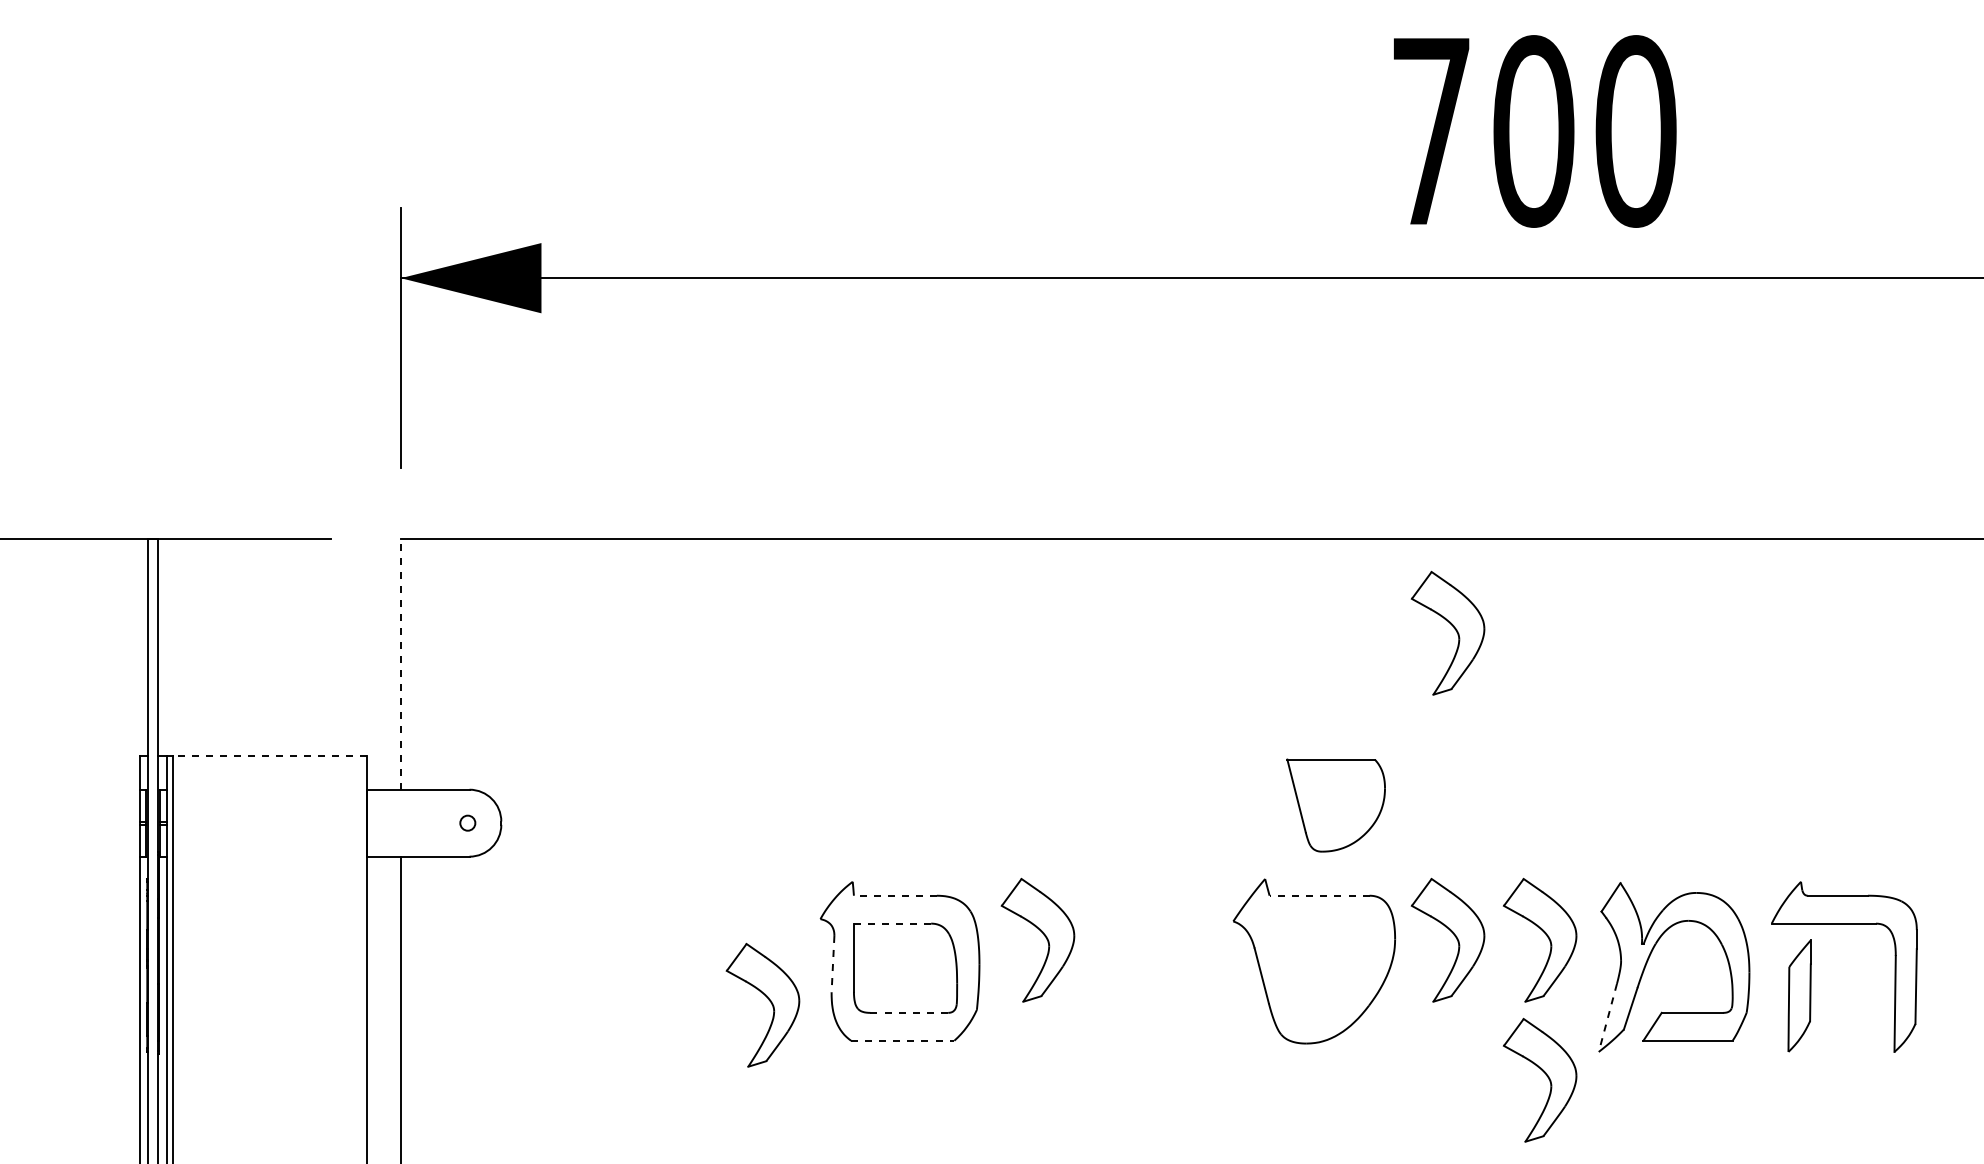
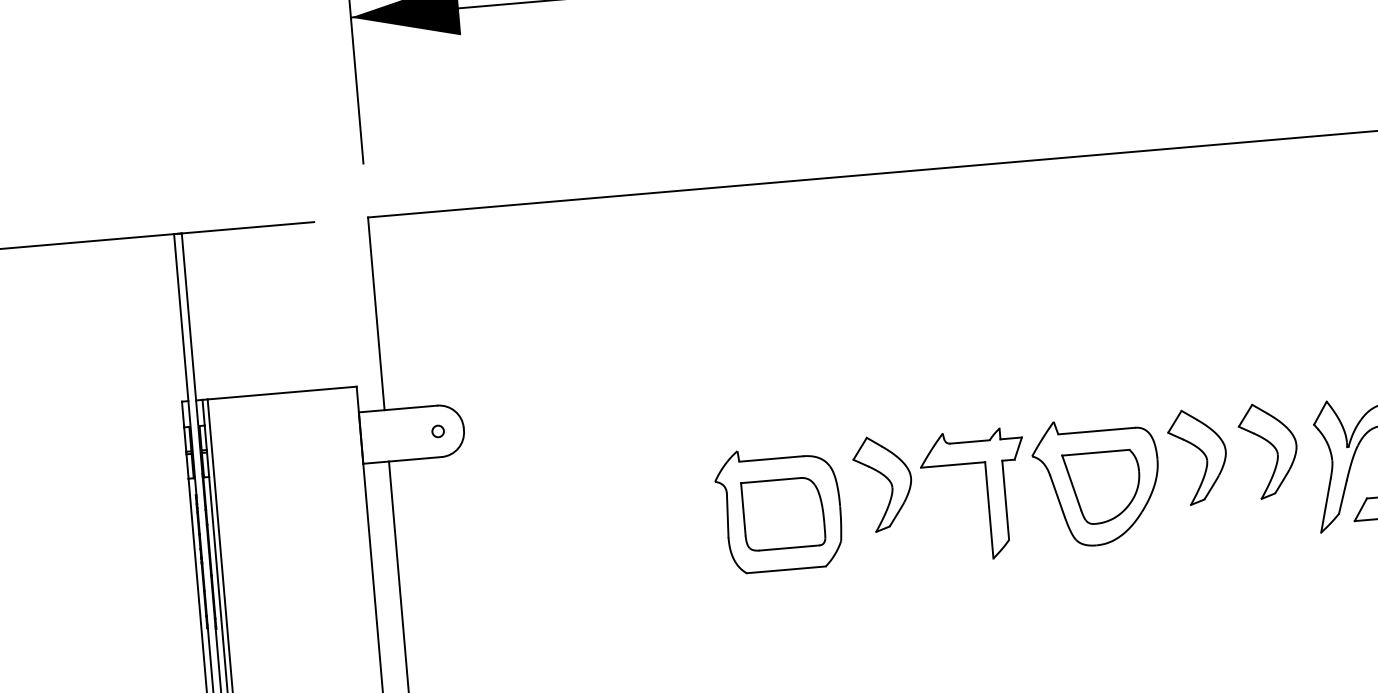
part: (1454, 629) -> (1182, 217), removed
line: (400, 664) -> (376, 314), dashed -> solid
line: (269, 756) -> (281, 393), dashed -> solid
part: (1335, 805) -> (1102, 487), moved
line: (894, 895) -> (770, 458), dashed -> solid
line: (1319, 895) -> (1096, 430), dashed -> solid
line: (892, 923) -> (770, 480), dashed -> solid
line: (832, 964) -> (727, 515), dashed -> solid
part: (1171, 965) -> (987, 494), added
part: (768, 1000) -> (680, 547), removed
line: (909, 1012) -> (789, 547), dashed -> solid
line: (1607, 1018) -> (1325, 506), dashed -> solid
line: (902, 1040) -> (786, 569), dashed -> solid
part: (1546, 1076) -> (1282, 554), removed

